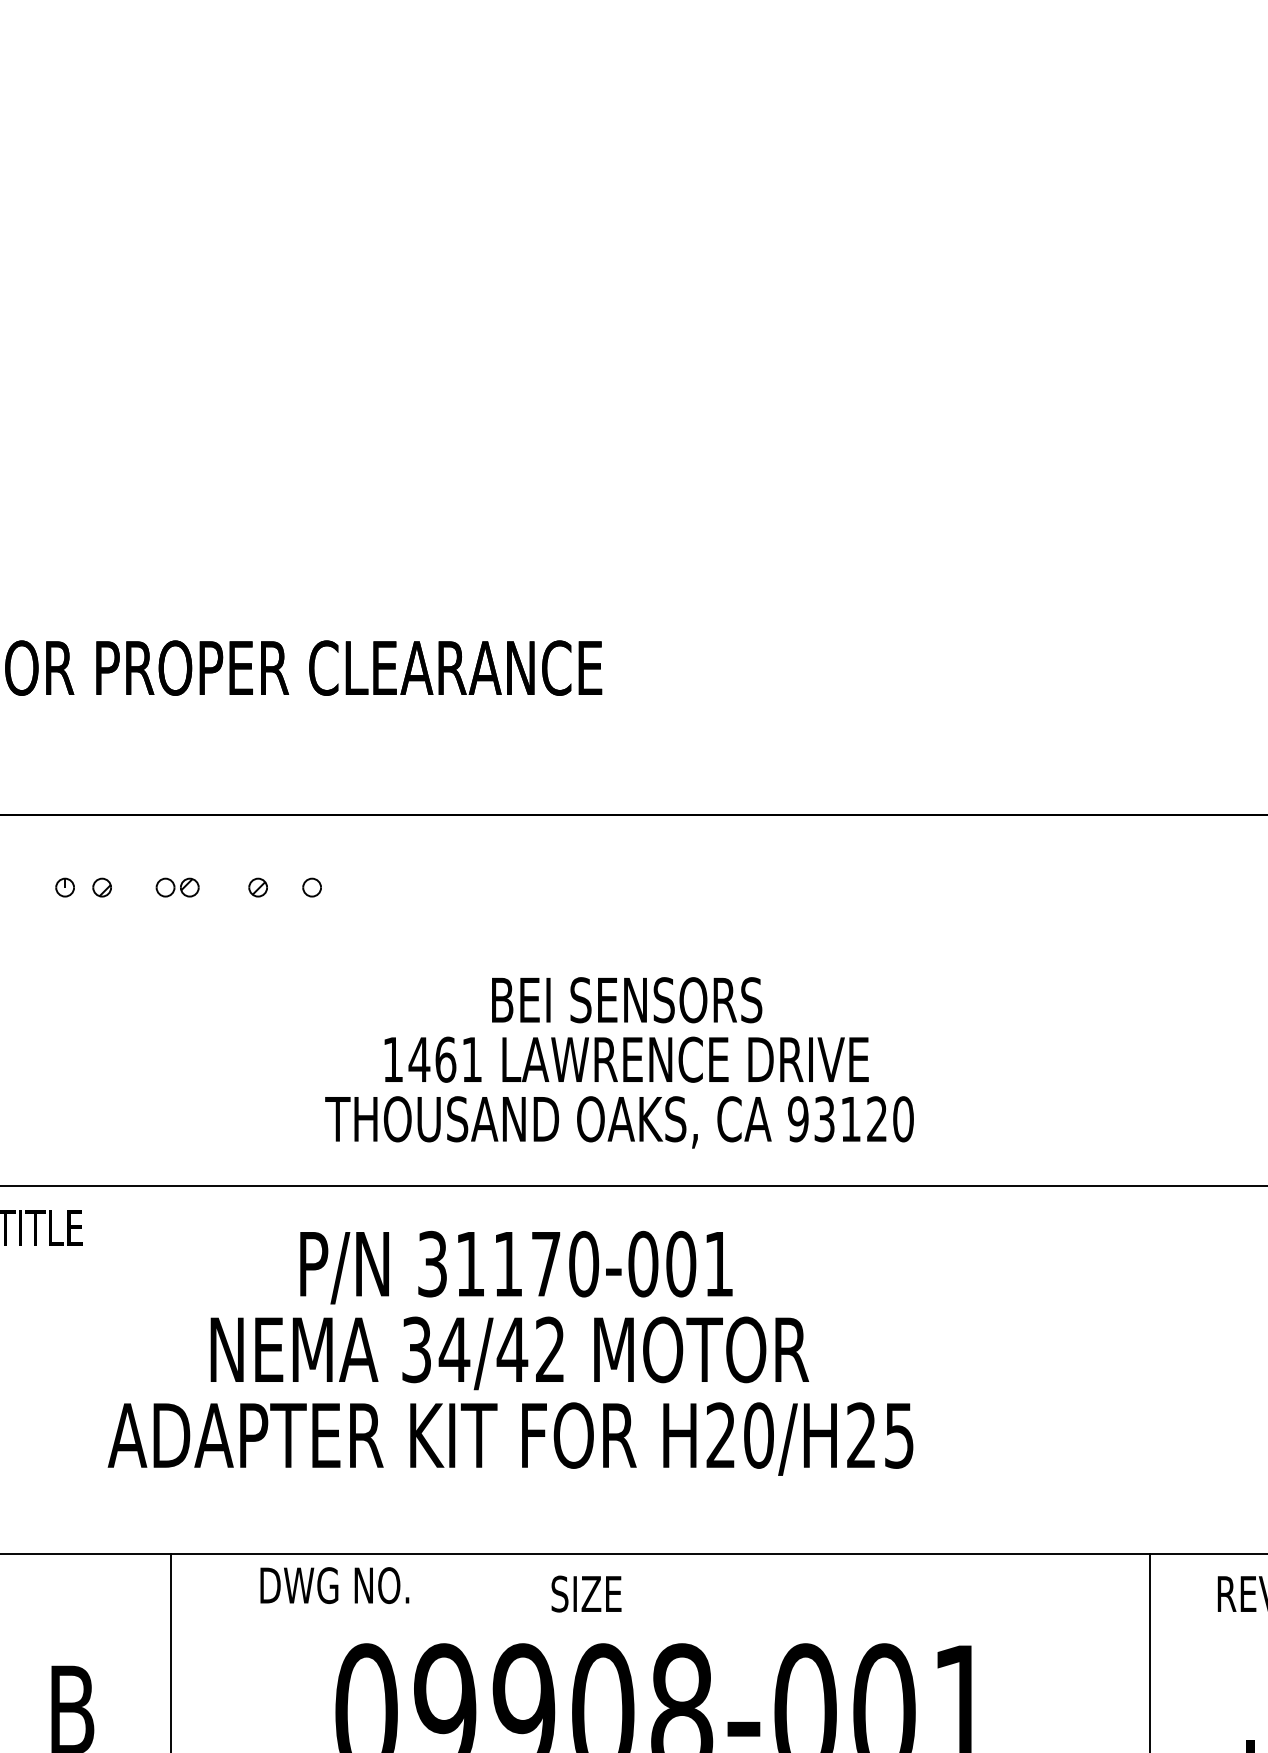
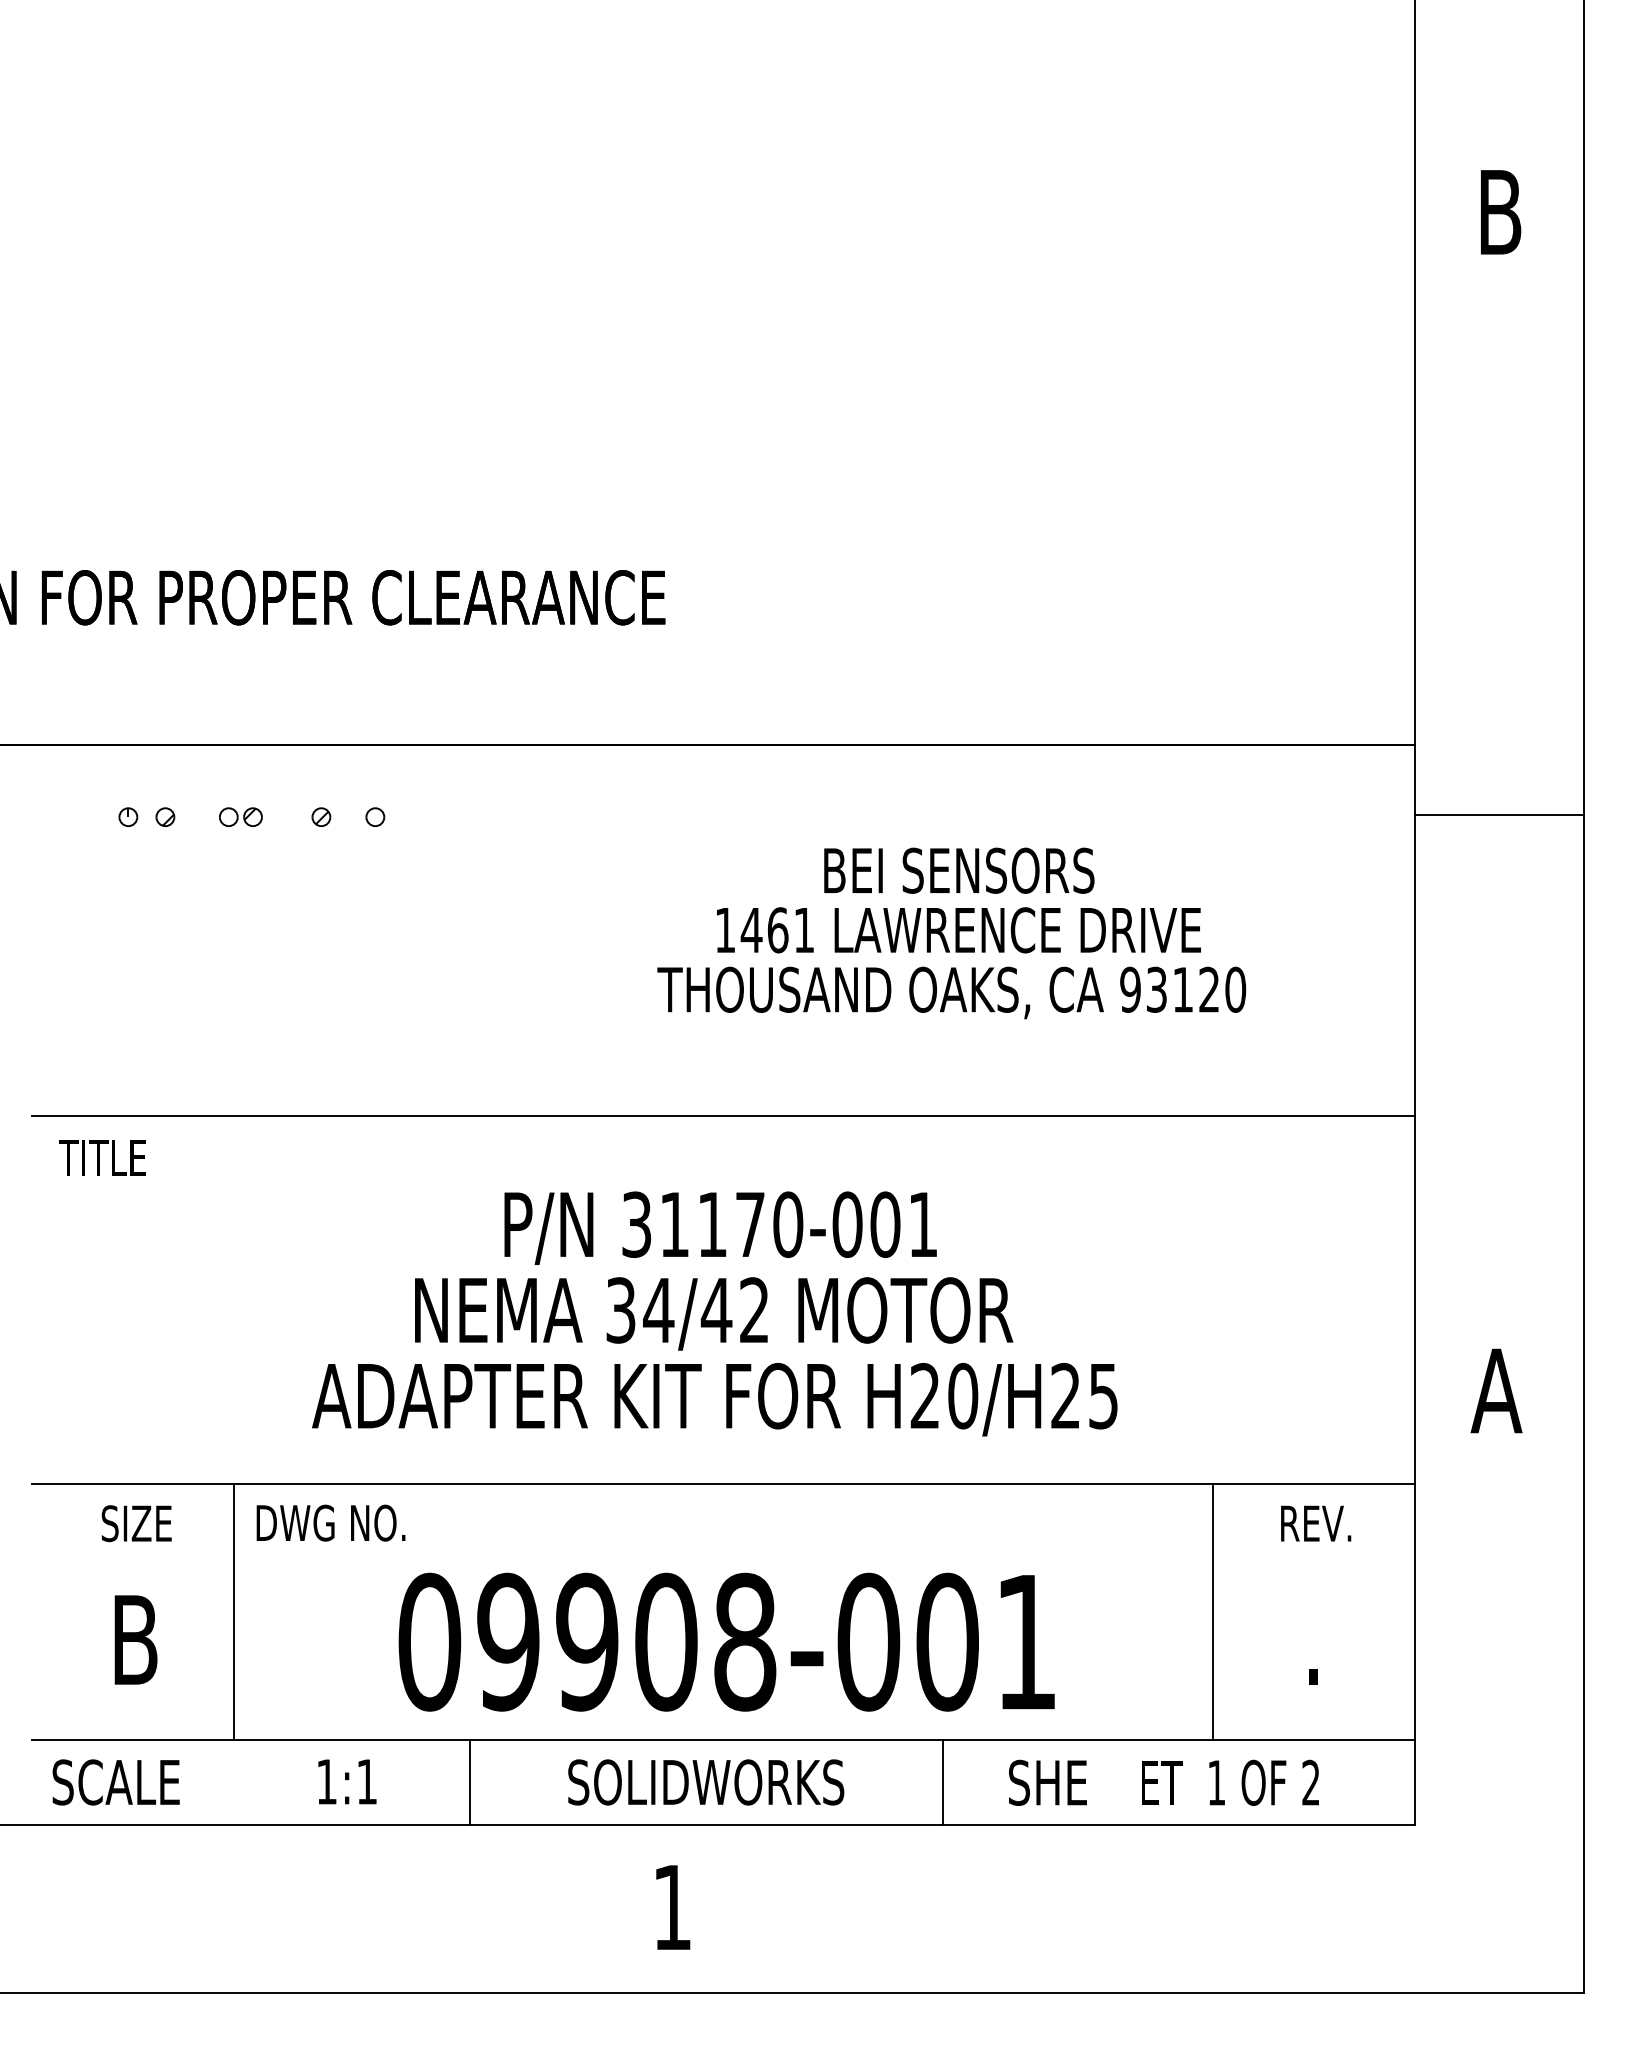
text: (619, 1062) -> (951, 933), moved
text: (510, 1352) -> (714, 1313), moved
text: (334, 1584) -> (330, 1522), moved
text: (586, 1593) -> (136, 1523), moved

